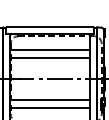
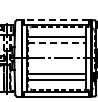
line: (49, 26) -> (56, 19), solid -> dashed
line: (49, 57) -> (56, 42), solid -> dashed

